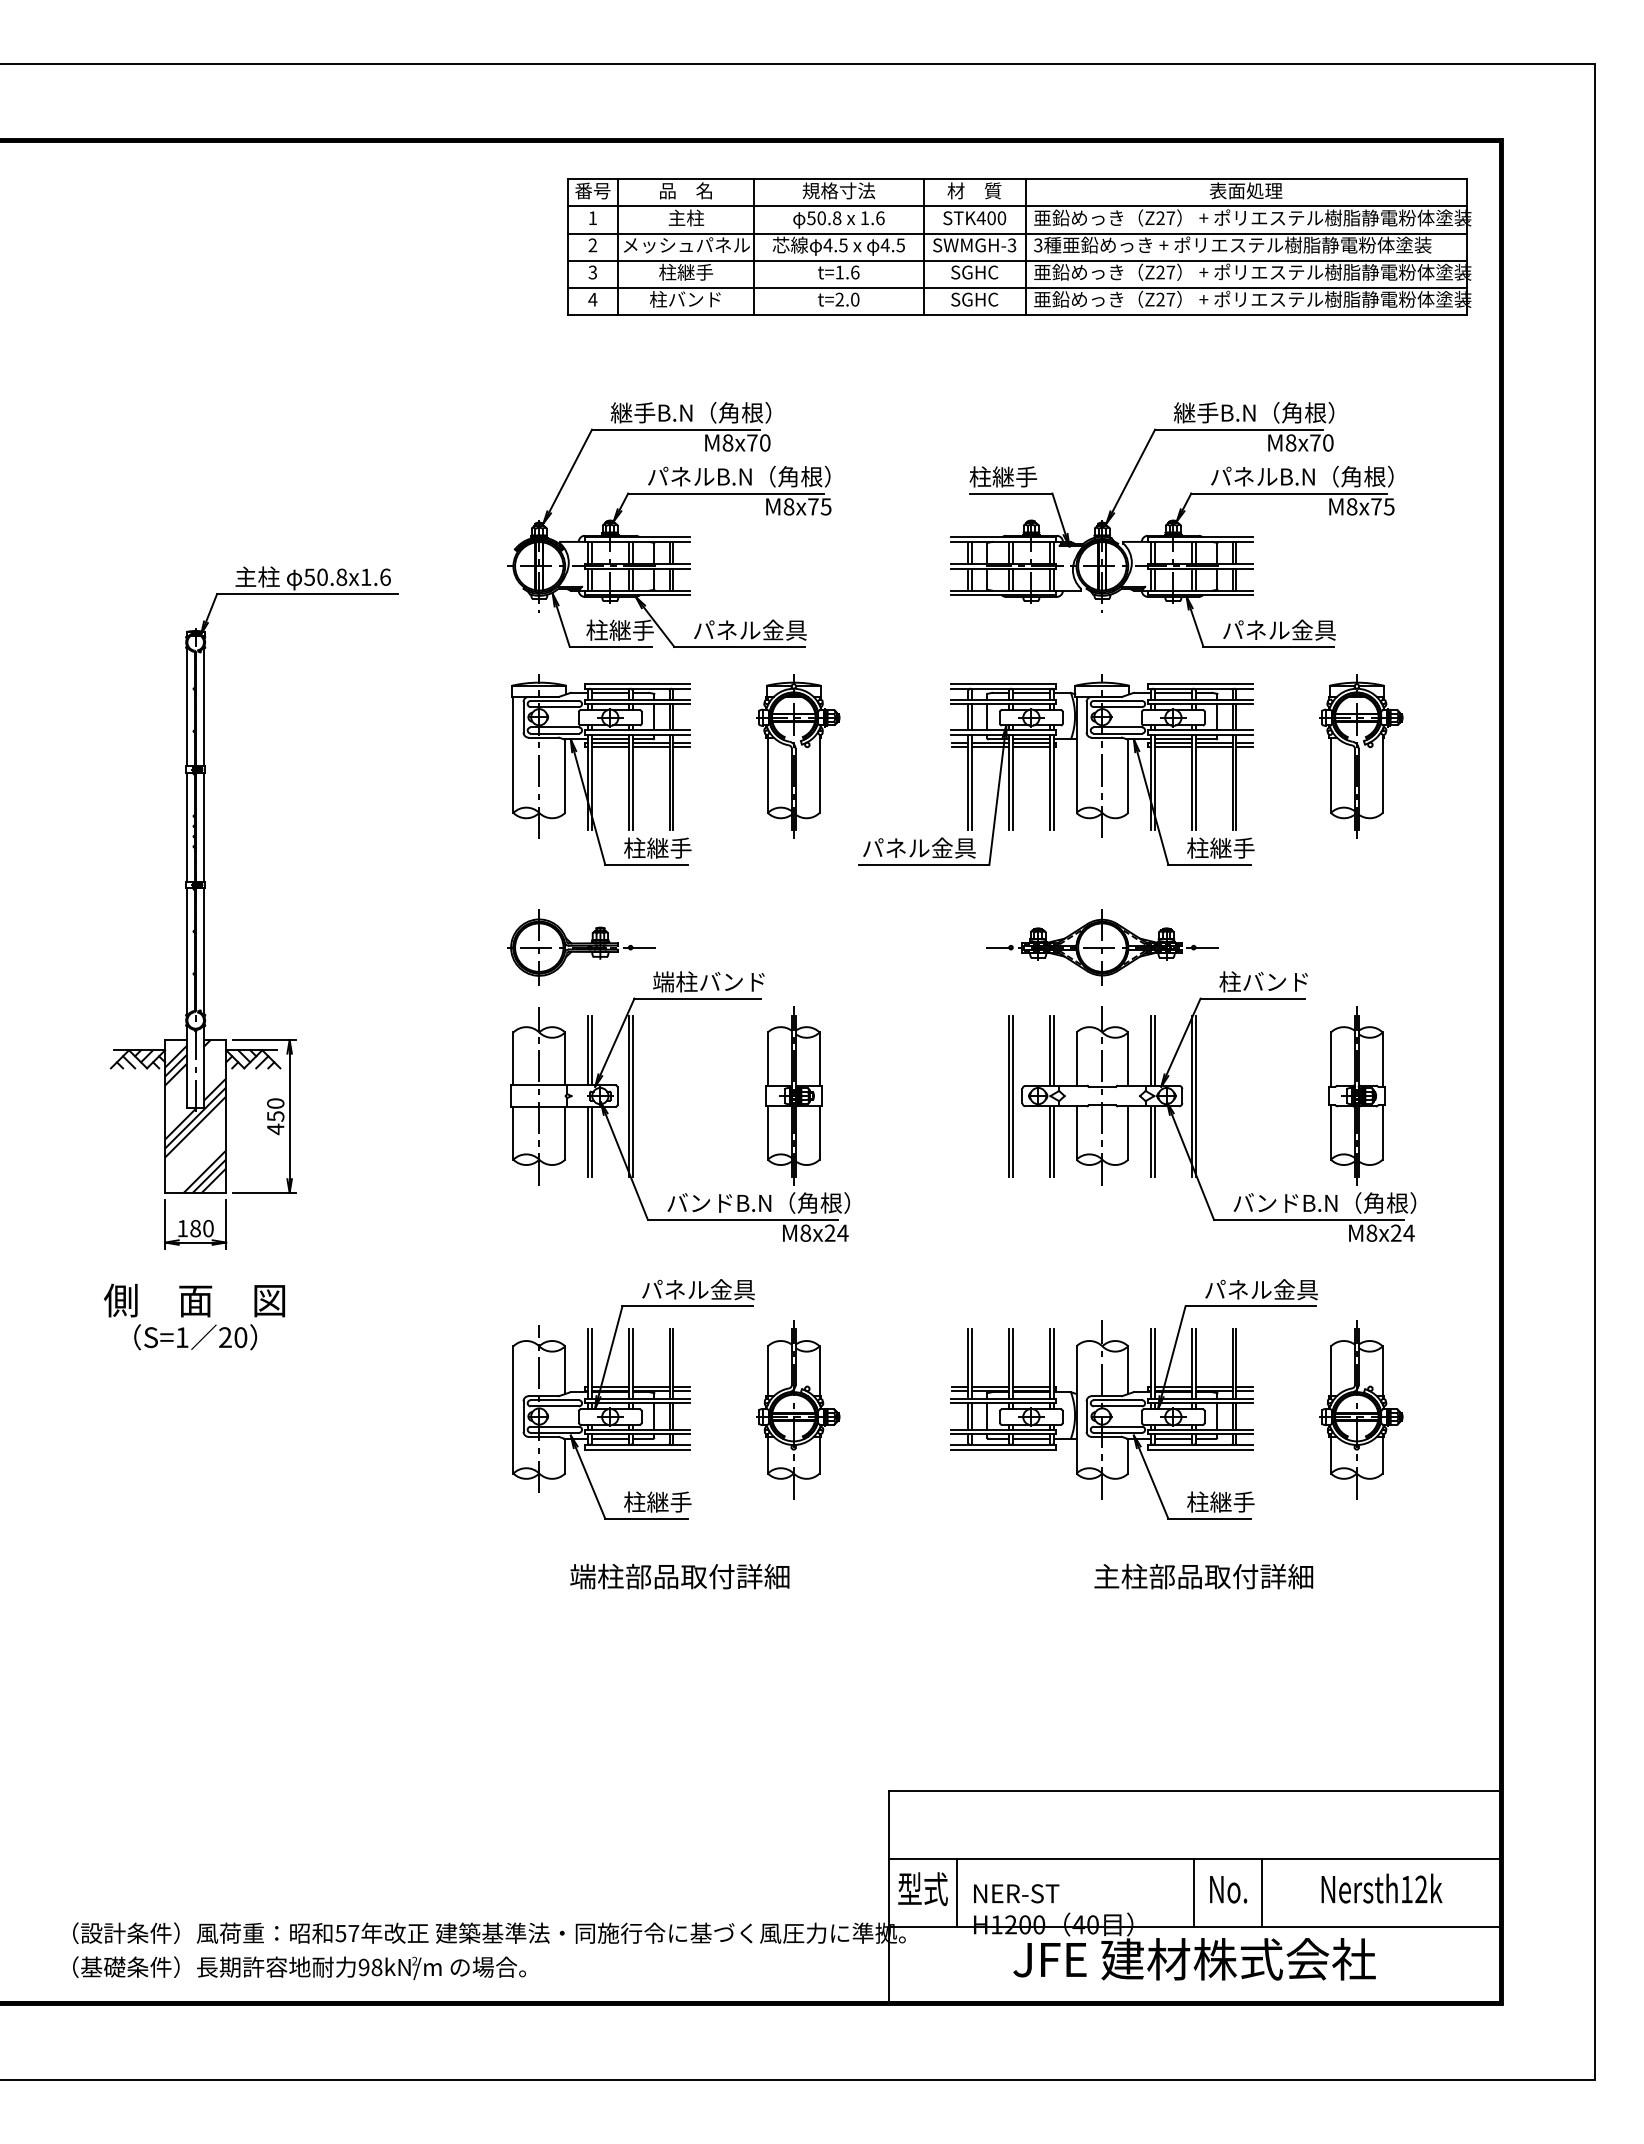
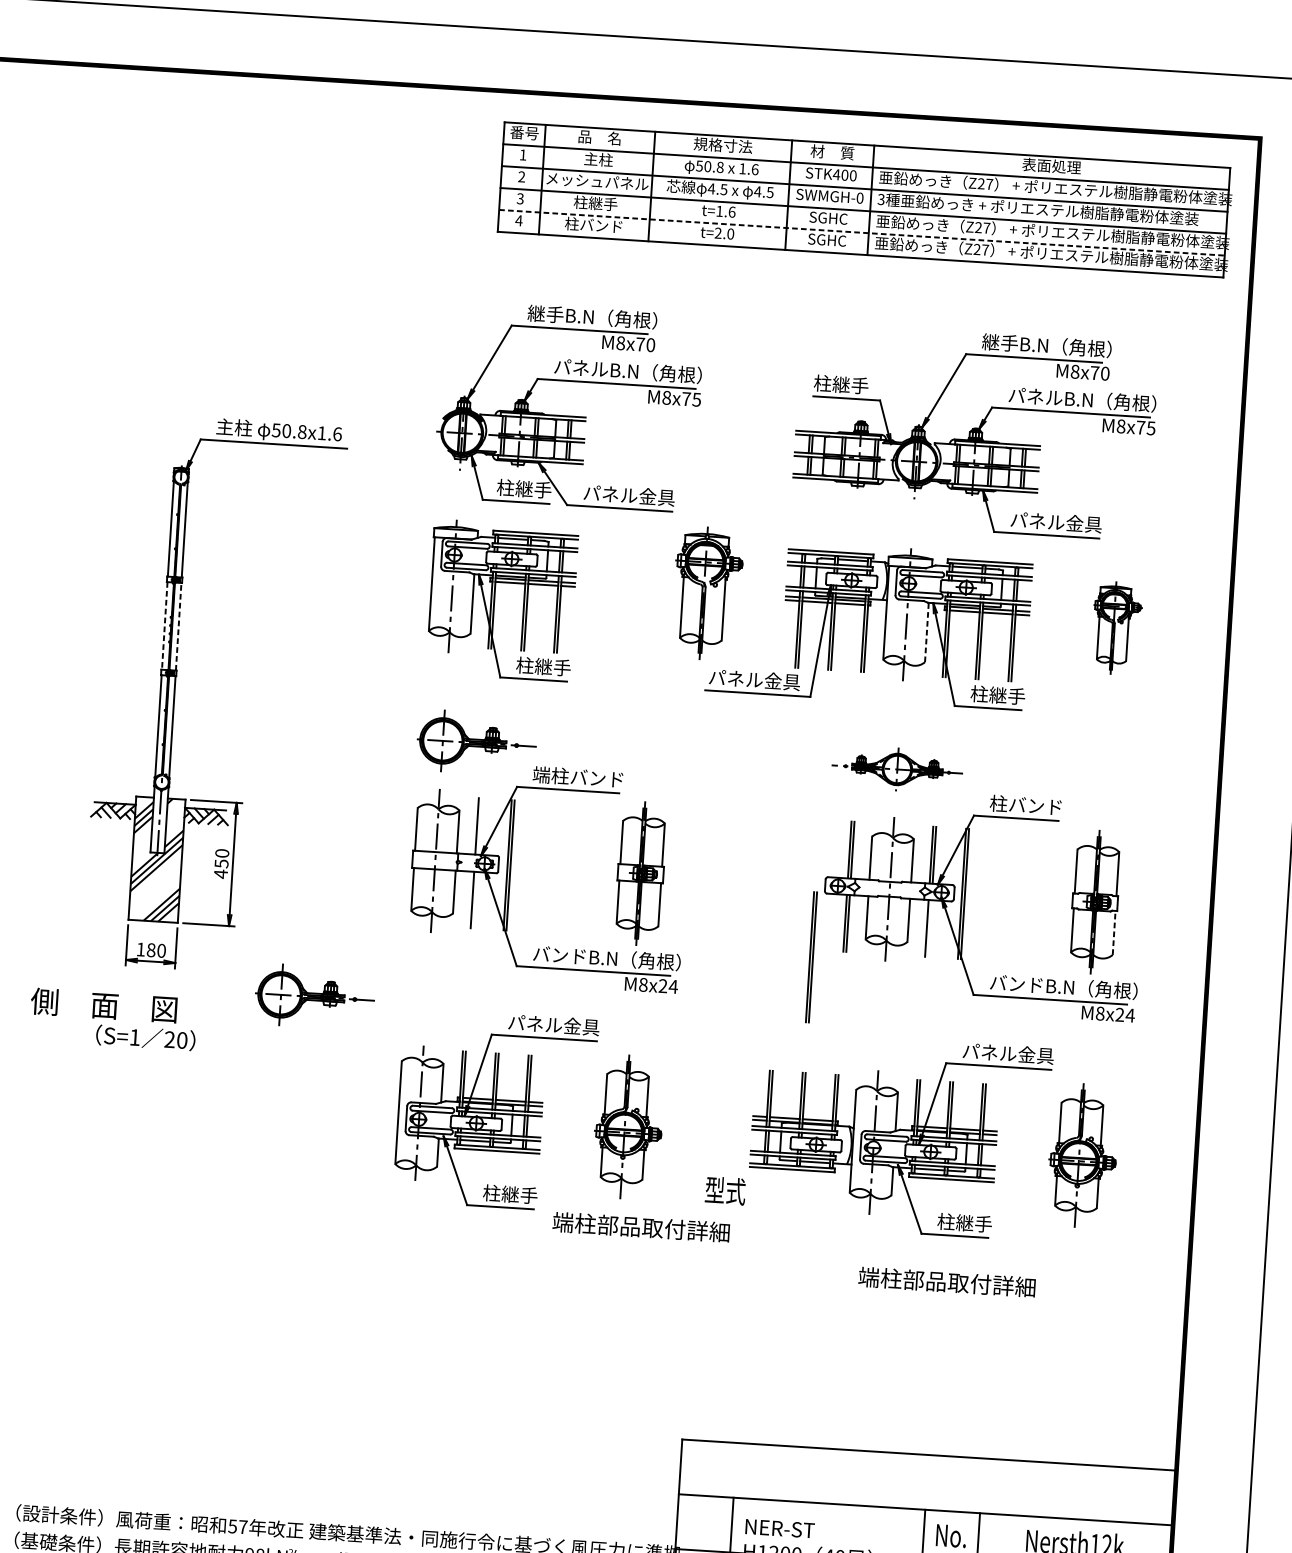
text: (1011, 245) -> (859, 198), SWMGH-3 -> SWMGH-0
line: (1017, 287) -> (862, 232), solid -> dashed
part: (798, 756) -> (707, 593), moved
part: (1361, 756) -> (1116, 628), size x0.7
line: (1128, 776) -> (927, 632), solid -> dashed
line: (204, 826) -> (178, 626), solid -> dashed
line: (187, 827) -> (165, 626), solid -> dashed
part: (1102, 947) -> (897, 769), size x0.7
line: (591, 1050) -> (479, 826), removed
part: (1010, 1096) -> (811, 957), moved
line: (1382, 1131) -> (1114, 932), solid -> dashed
line: (591, 1141) -> (475, 900), removed
line: (1154, 1141) -> (929, 928), removed
part: (401, 1273) -> (315, 996), added
text: (194, 1300) -> (103, 1005), moved
text: (679, 1576) -> (640, 1227), moved
text: (1106, 1576) -> (868, 1277), 主柱部品取付詳細 -> 端柱部品取付詳細
text: (922, 1888) -> (725, 1190), moved

